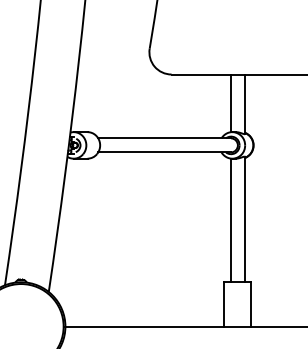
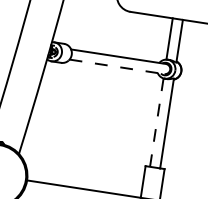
line: (165, 152) -> (117, 66), solid -> dashed
line: (230, 220) -> (156, 122), solid -> dashed

